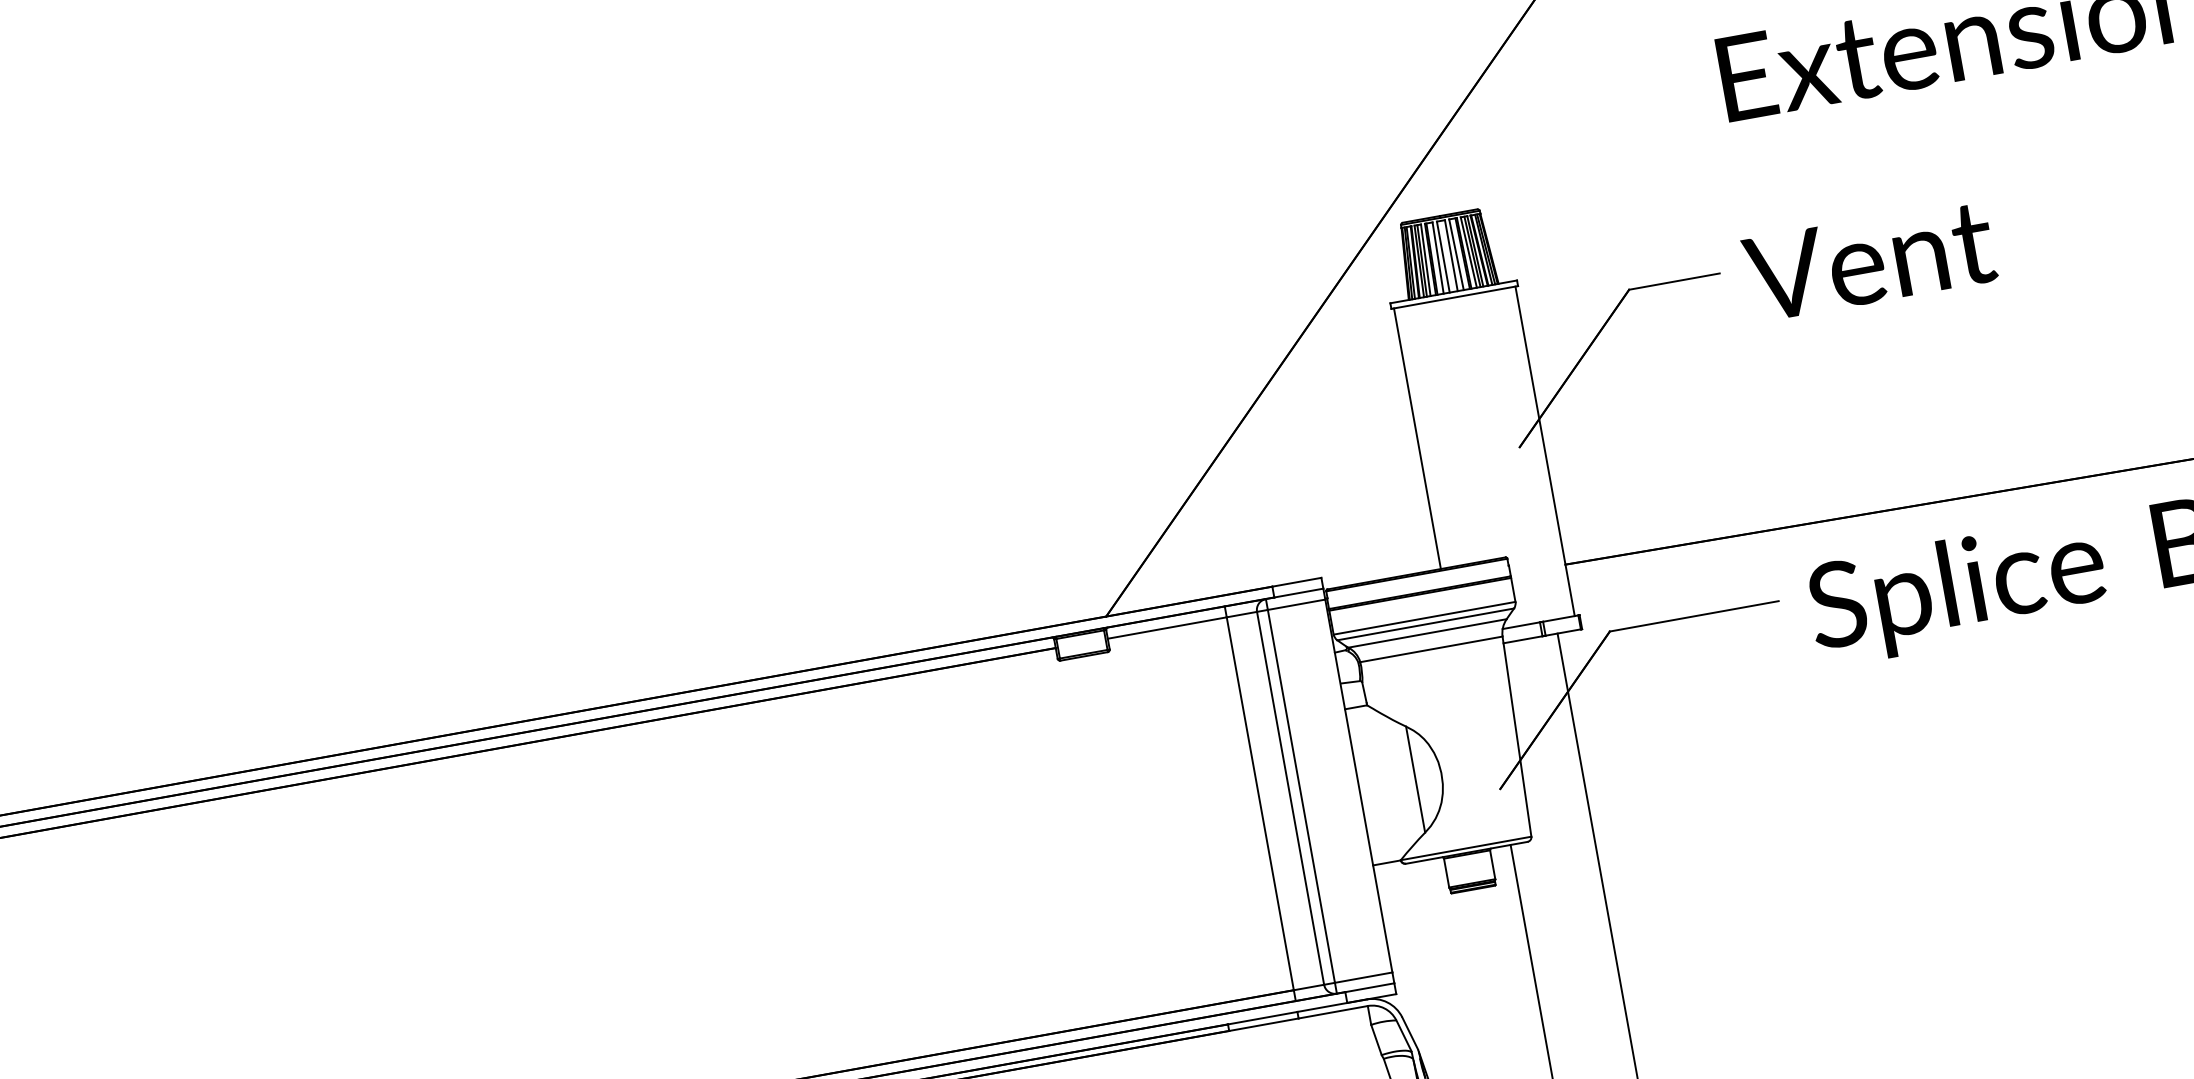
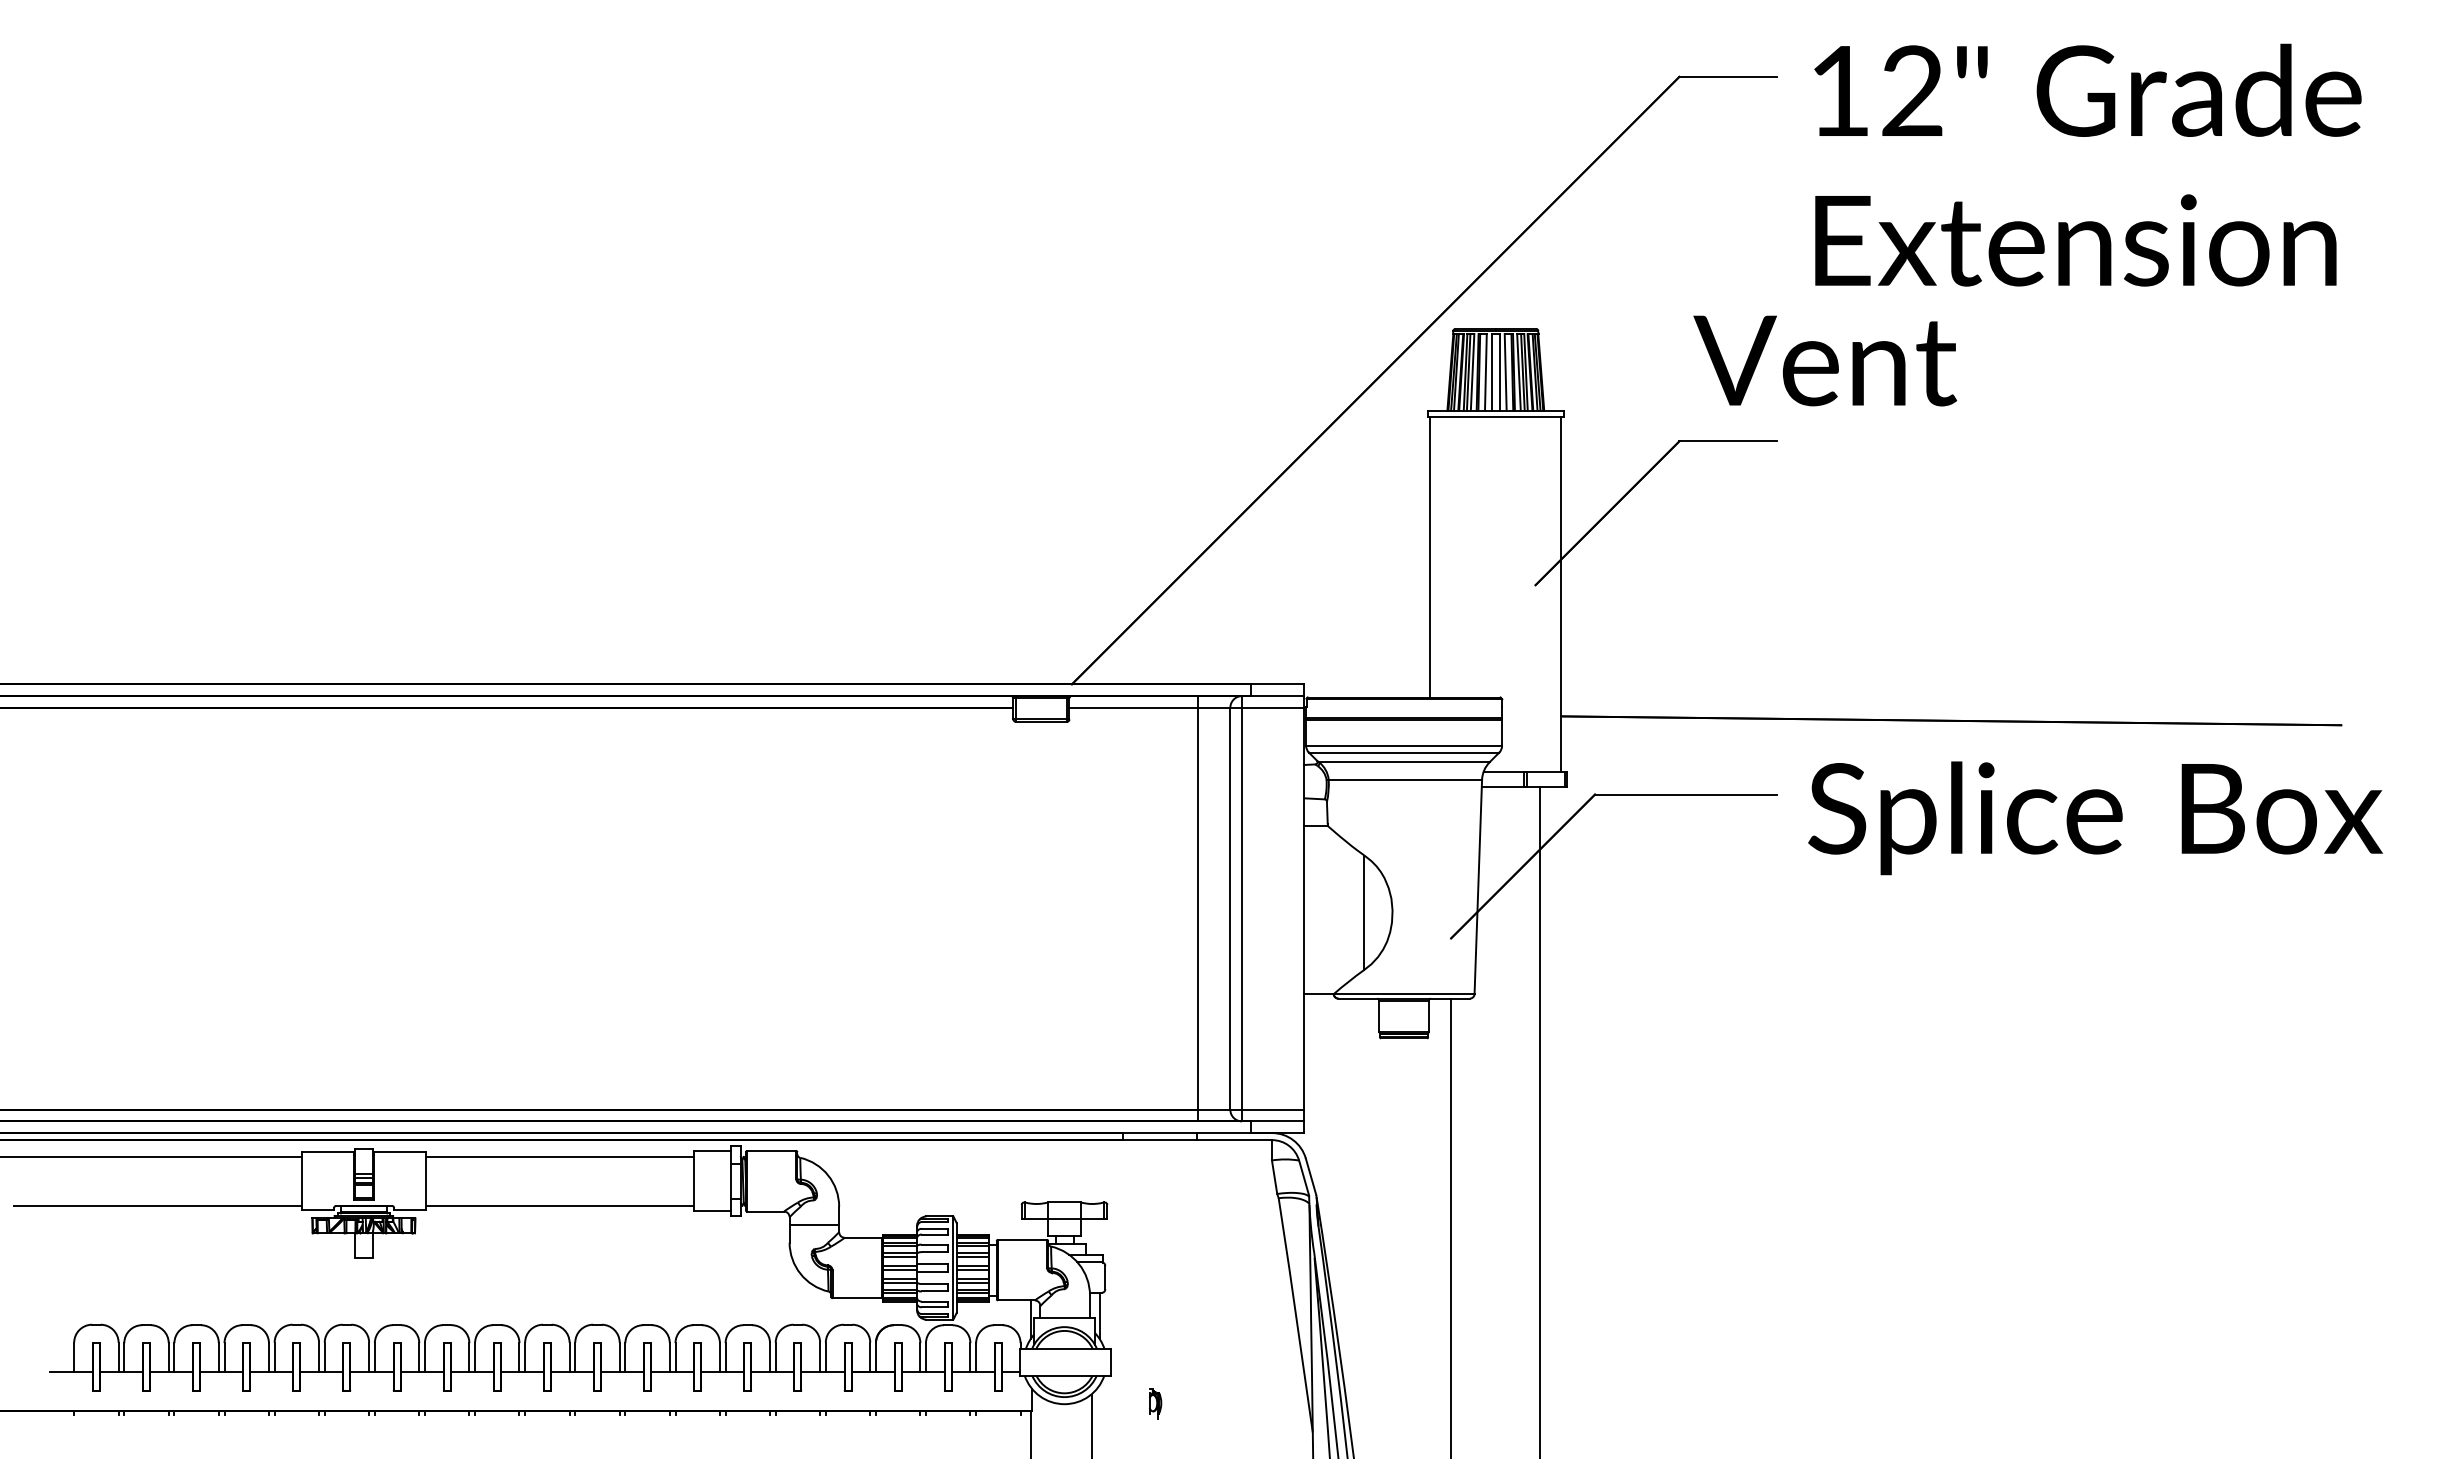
text: (1870, 259) -> (1825, 360), moved

